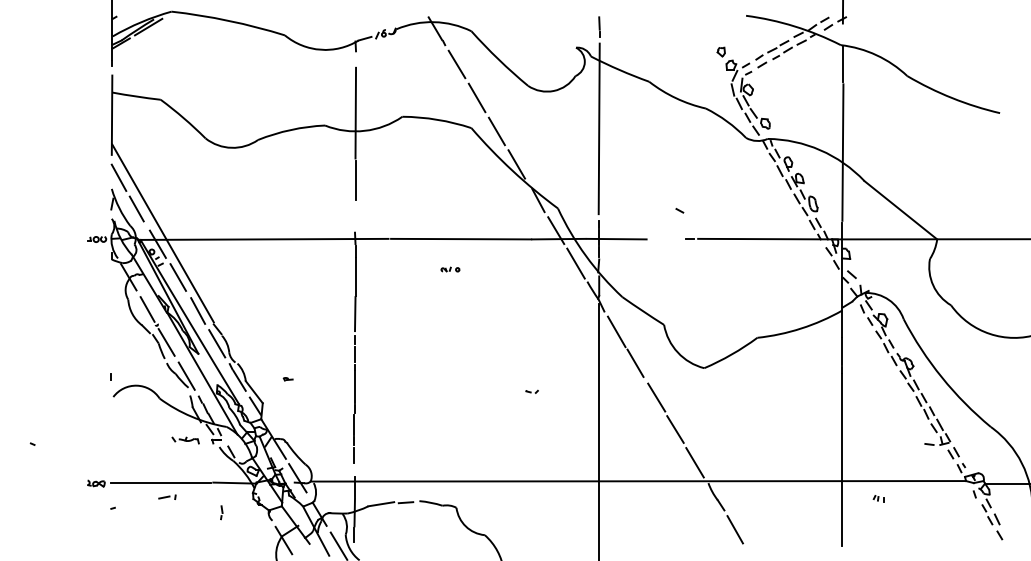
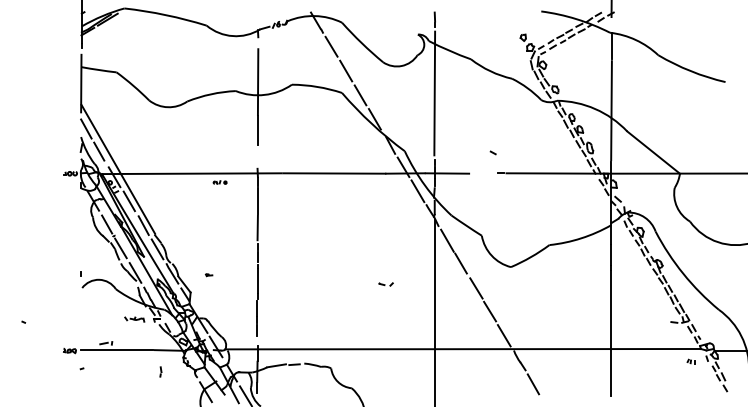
part: (450, 269) -> (220, 182), moved
part: (531, 391) -> (385, 284), size x1.6
part: (167, 496) -> (106, 342), moved
part: (878, 498) -> (691, 361), moved

